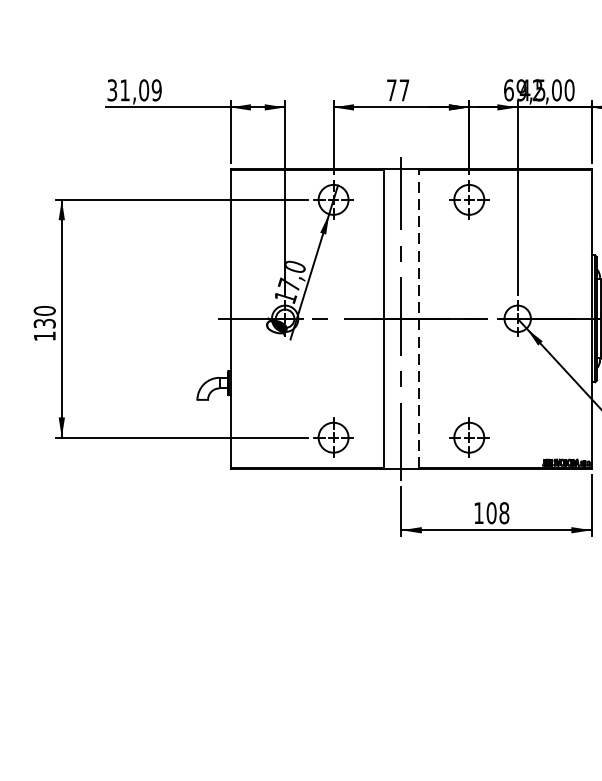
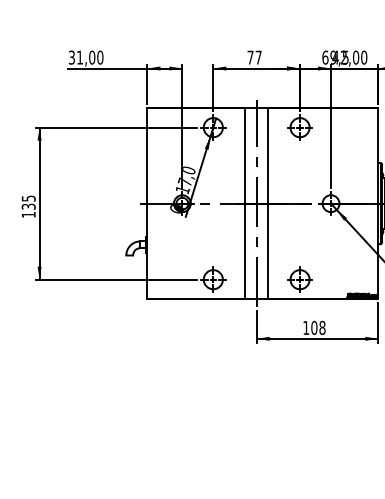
text: (157, 90) -> (100, 57), 31,09 -> 31,00
text: (44, 310) -> (28, 198), 130 -> 135
line: (418, 318) -> (267, 203), dashed -> solid

